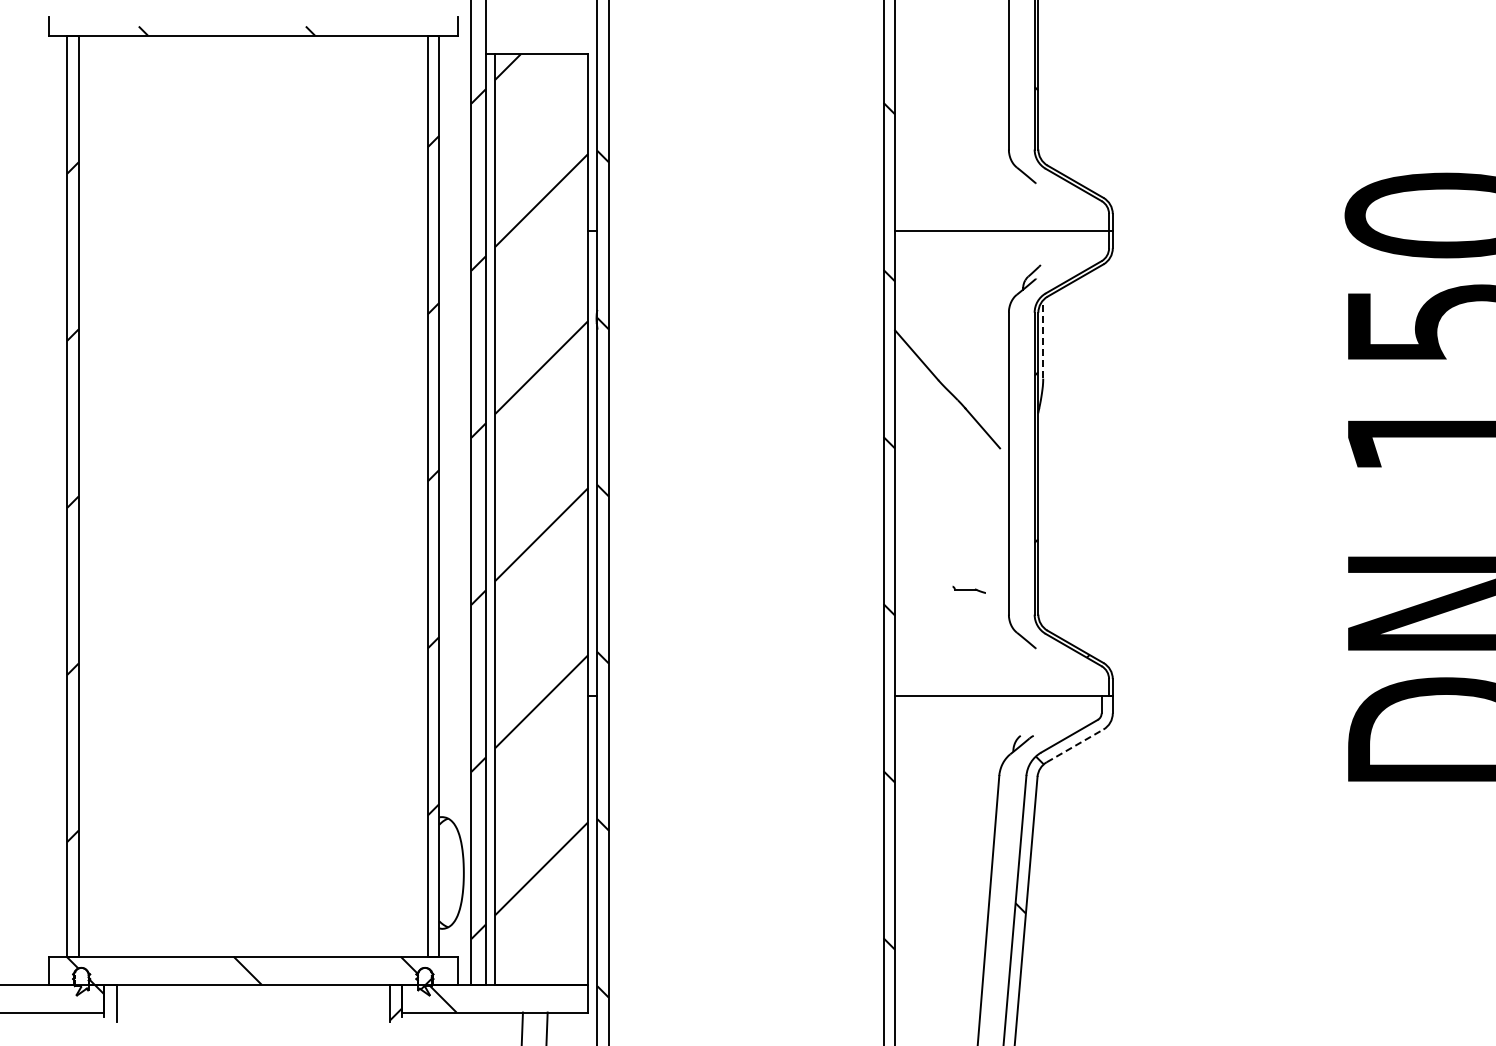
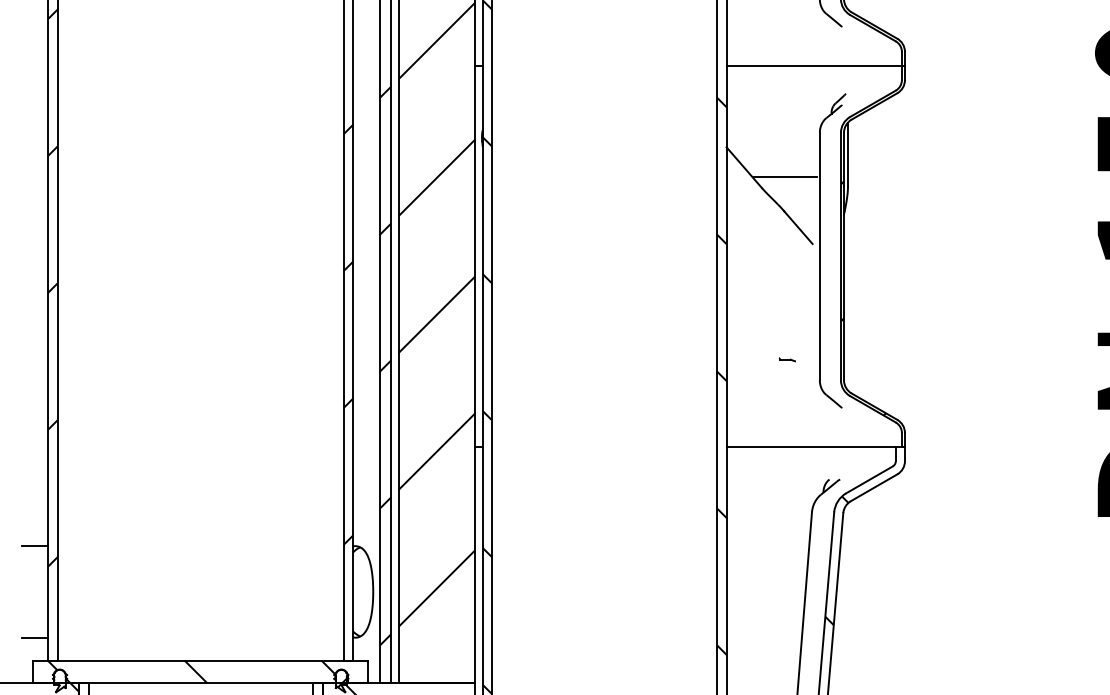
line: (1043, 338) -> (848, 153), dashed -> solid
line: (965, 366) -> (784, 176), added
part: (969, 589) -> (787, 359), size x0.62
line: (1075, 745) -> (874, 487), dashed -> solid
line: (51, 817) -> (35, 546), added
line: (51, 928) -> (35, 637), added

